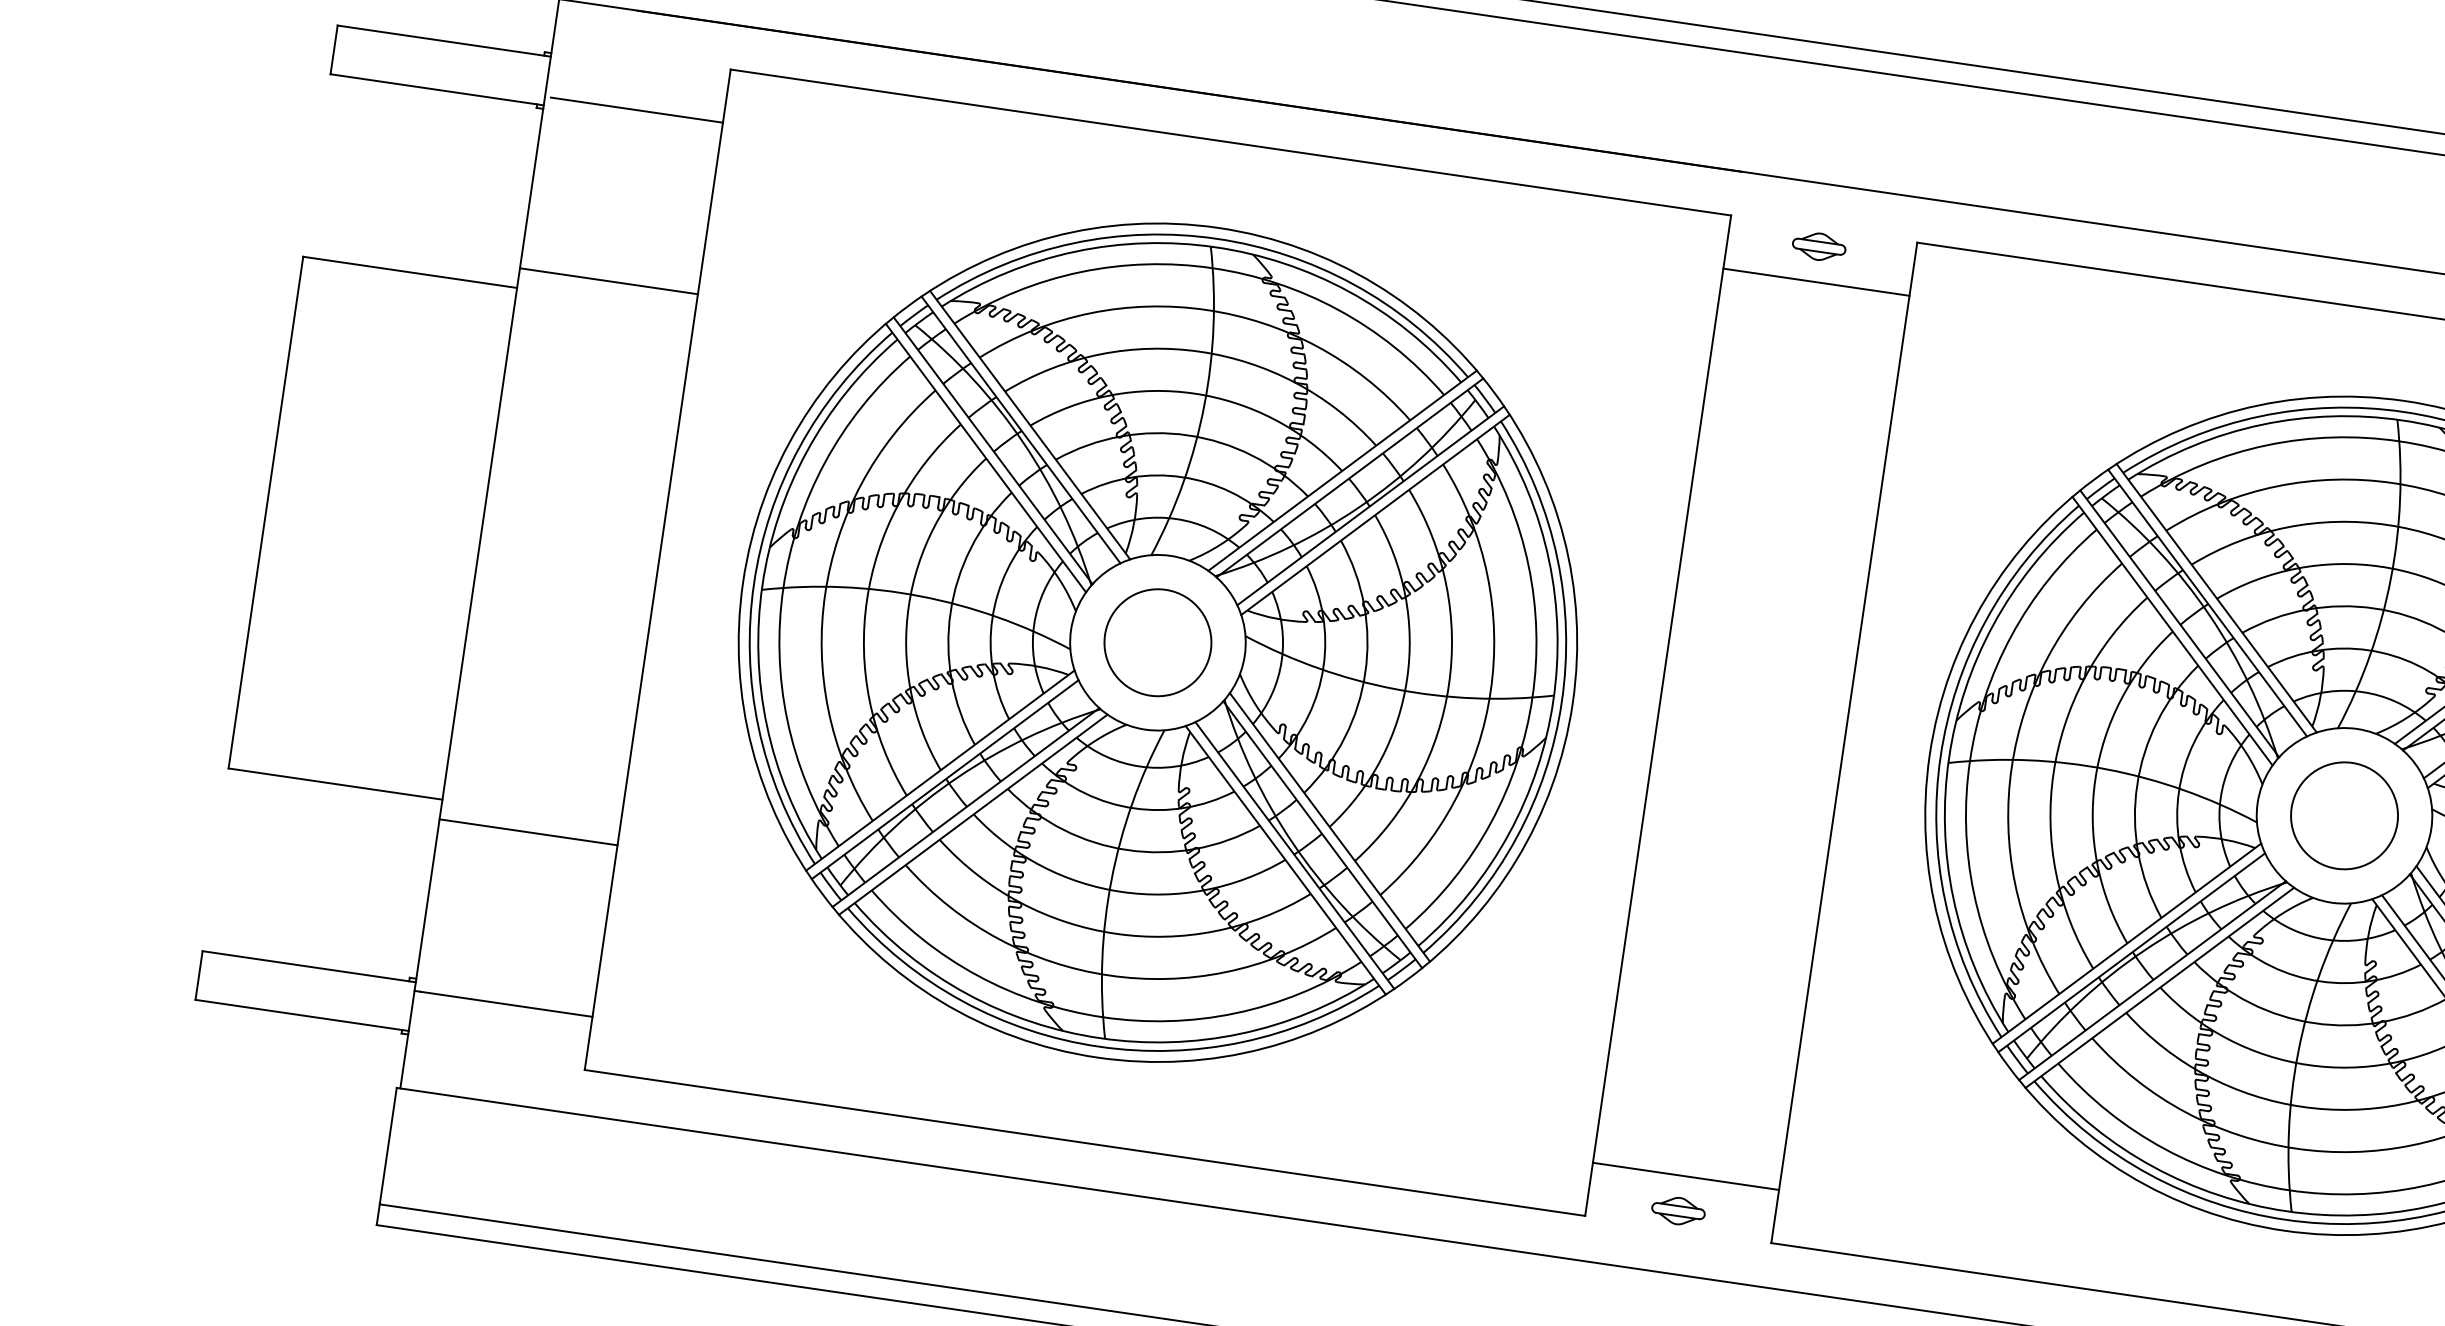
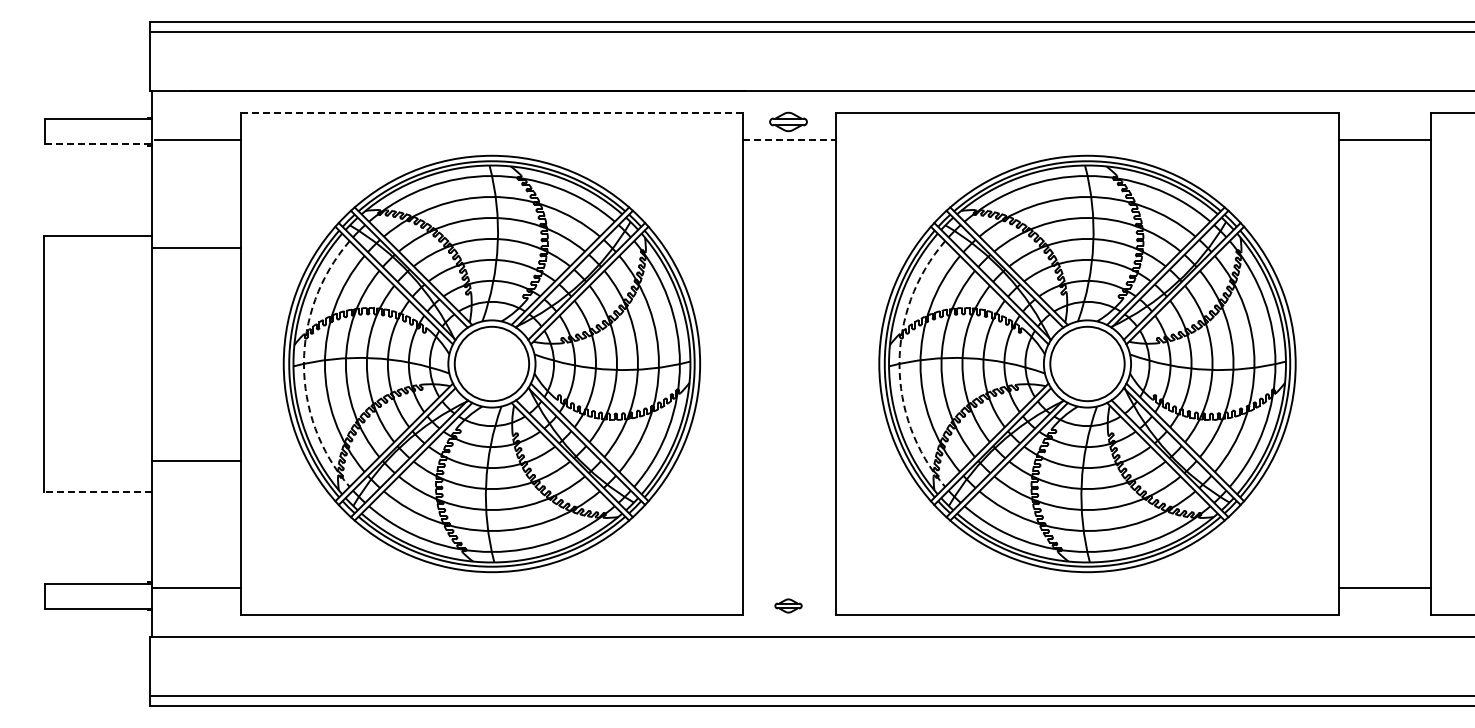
line: (438, 89) -> (98, 143), solid -> dashed
line: (1232, 141) -> (492, 112), solid -> dashed
part: (1819, 245) -> (788, 121), size x1.4
line: (607, 280) -> (195, 247), moved
line: (1816, 281) -> (789, 139), solid -> dashed
arc: (782, 588) -> (303, 364), solid -> dashed
circle: (1157, 641) -> (491, 363), size x1.4
arc: (1969, 762) -> (899, 364), solid -> dashed
line: (334, 784) -> (97, 492), solid -> dashed
circle: (2344, 814) -> (1087, 363), size x1.4
line: (527, 832) -> (195, 461), moved
line: (1685, 1176) -> (789, 588), removed

